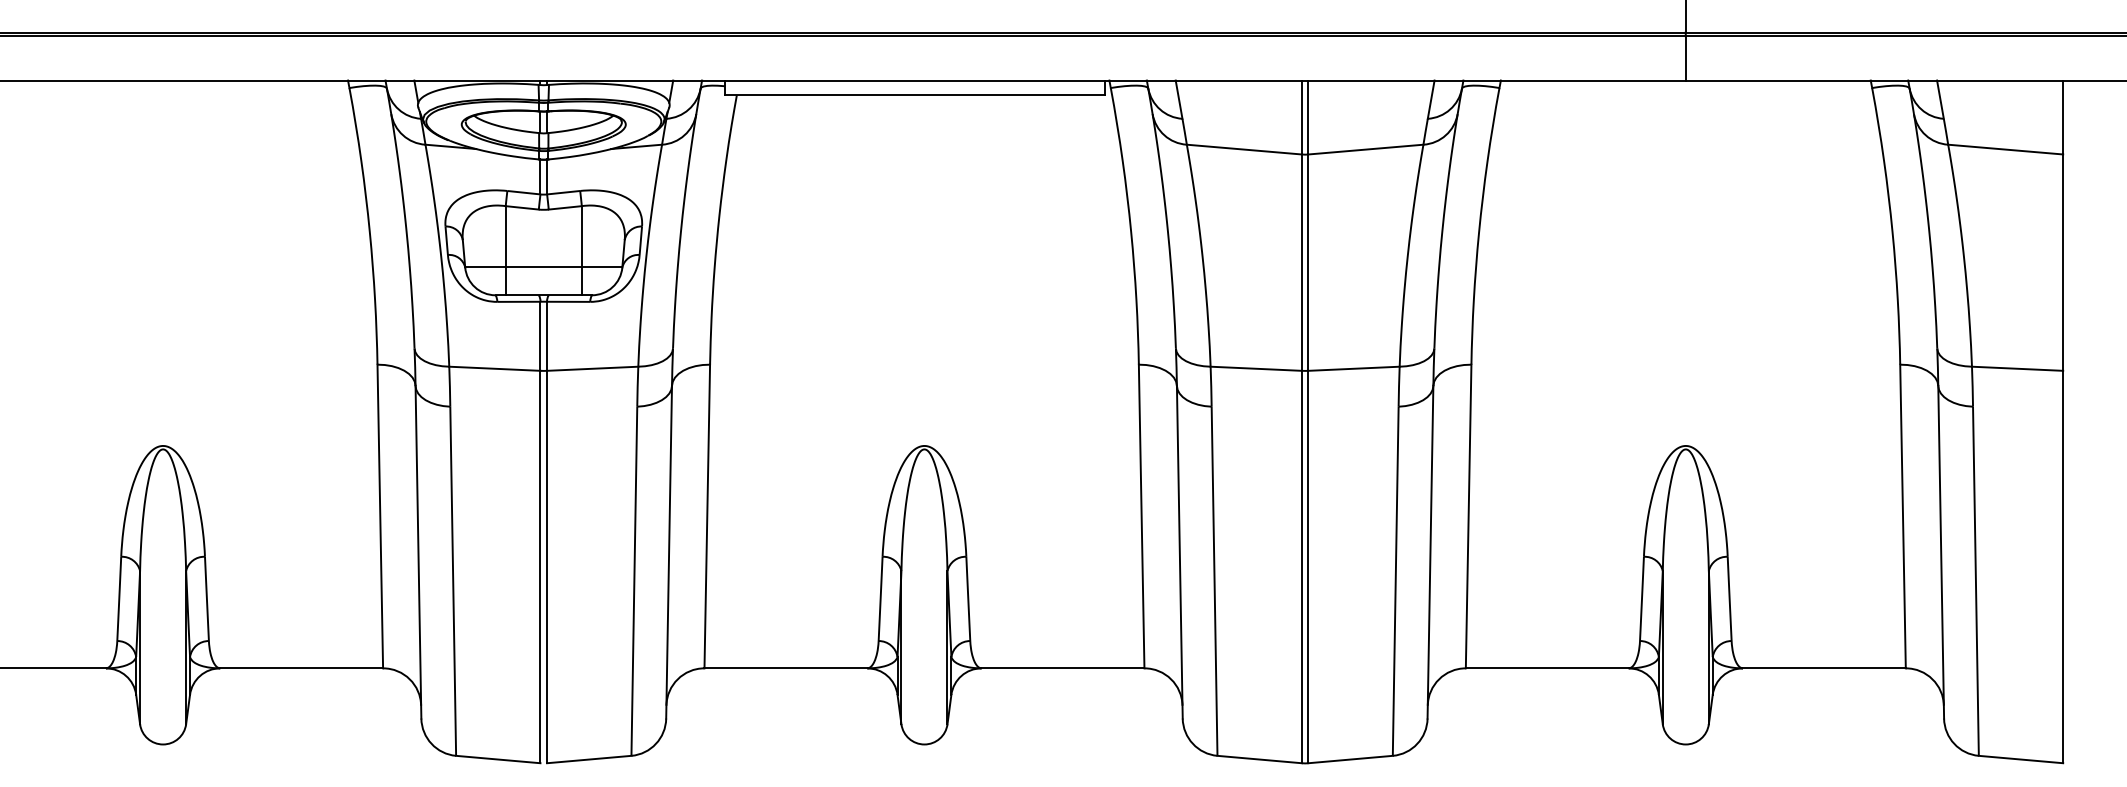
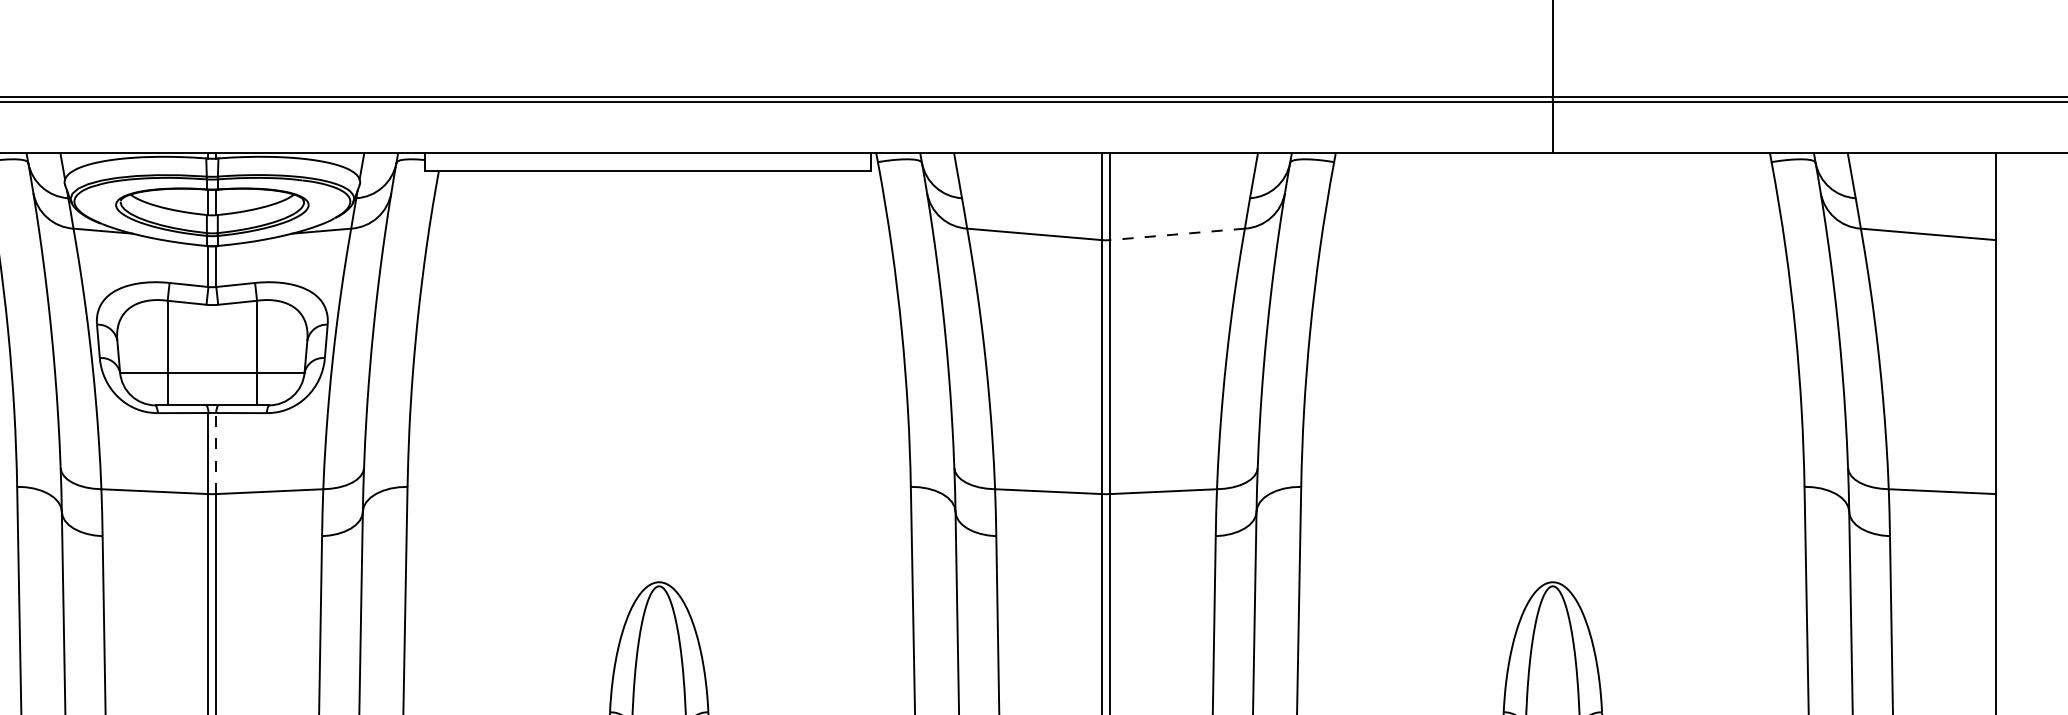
line: (1365, 149) -> (1176, 234), solid -> dashed
line: (547, 336) -> (216, 453), solid -> dashed

